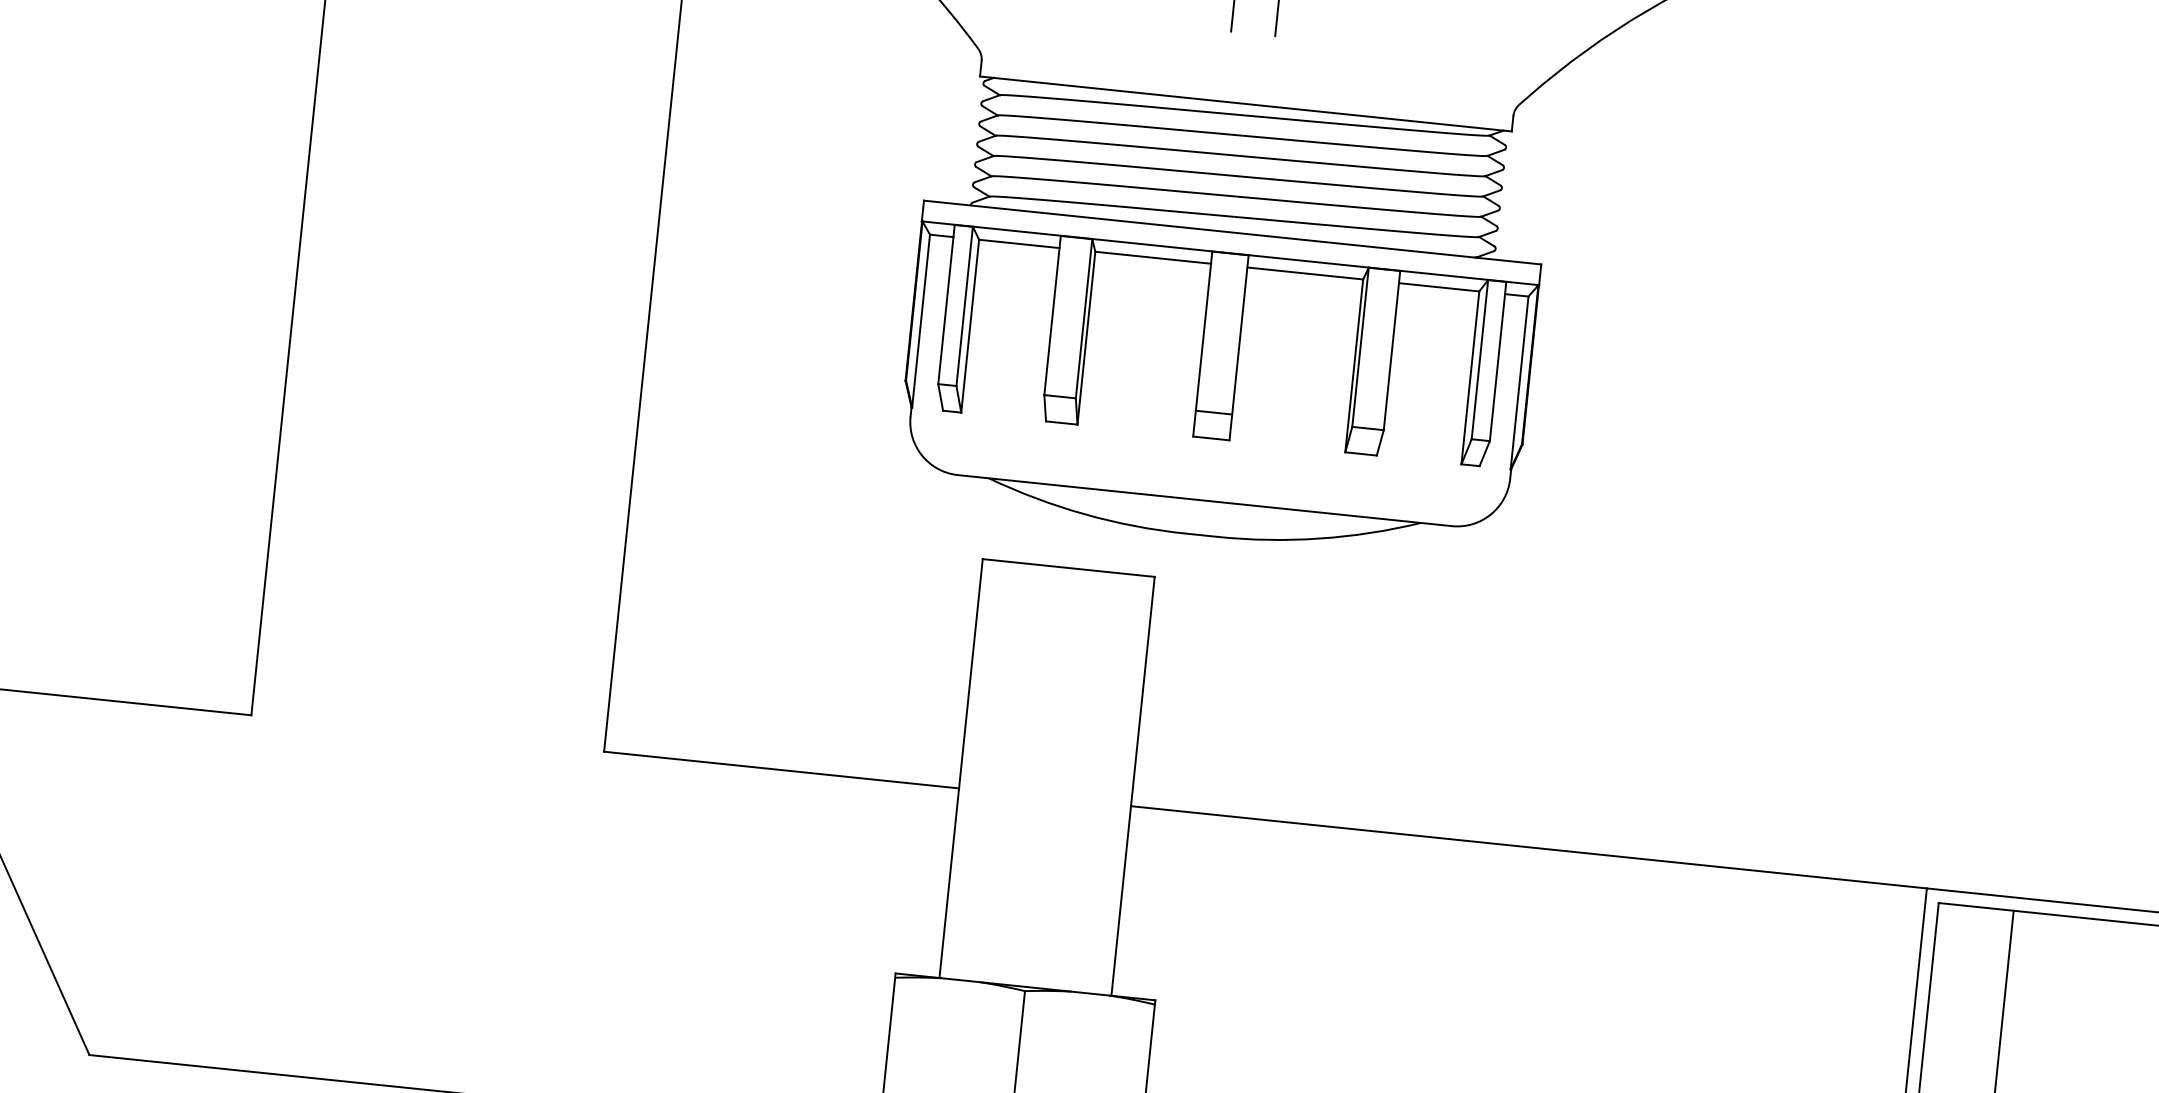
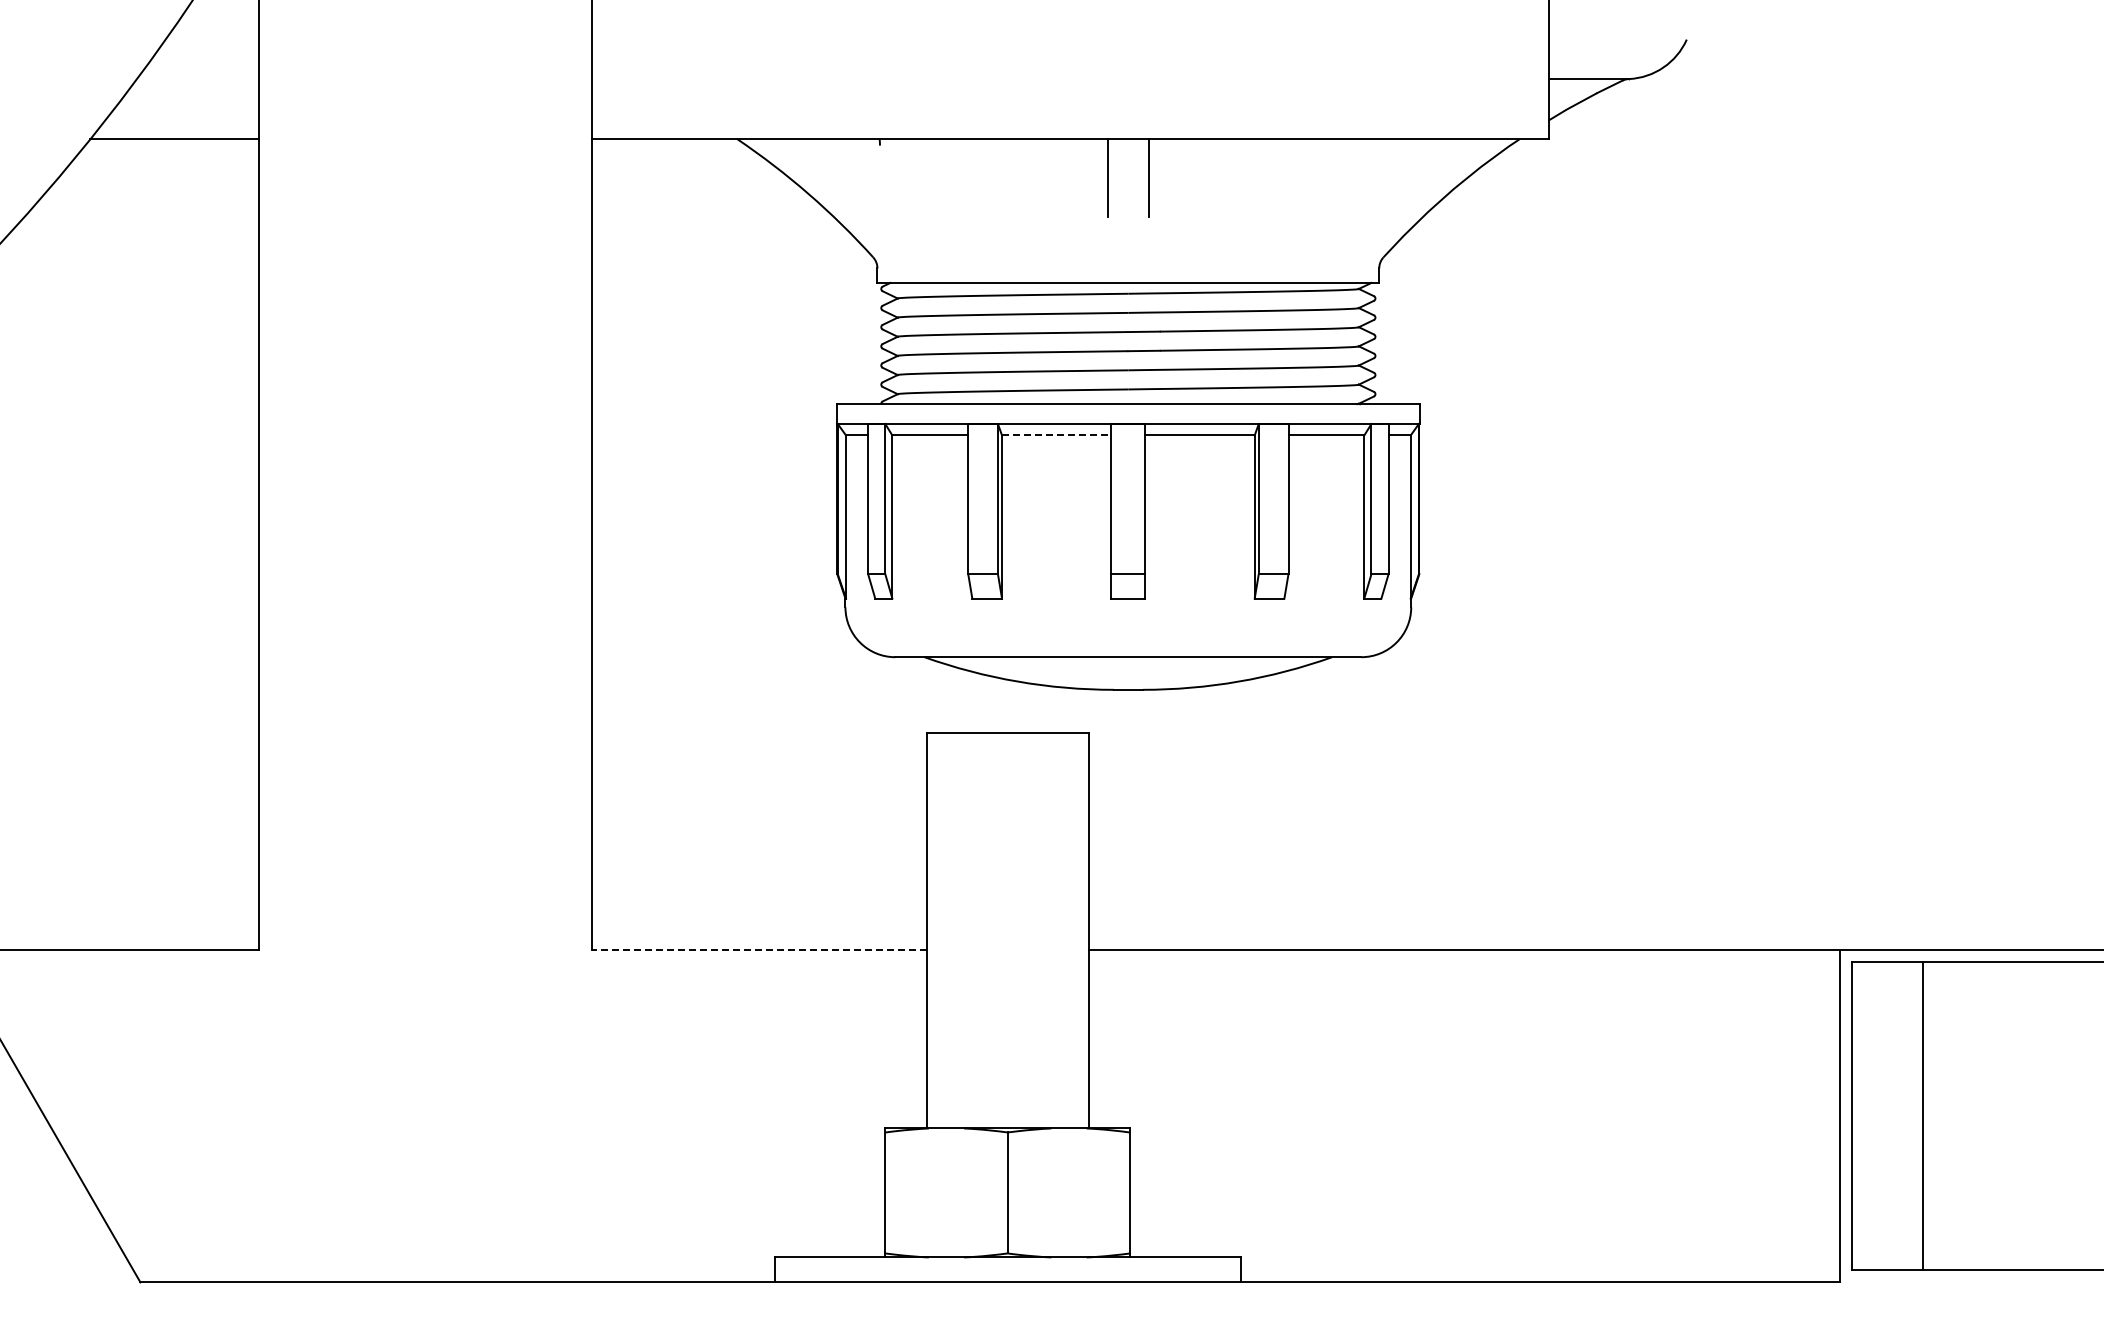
line: (1153, 257) -> (1056, 435), solid -> dashed
line: (780, 769) -> (758, 949), solid -> dashed

